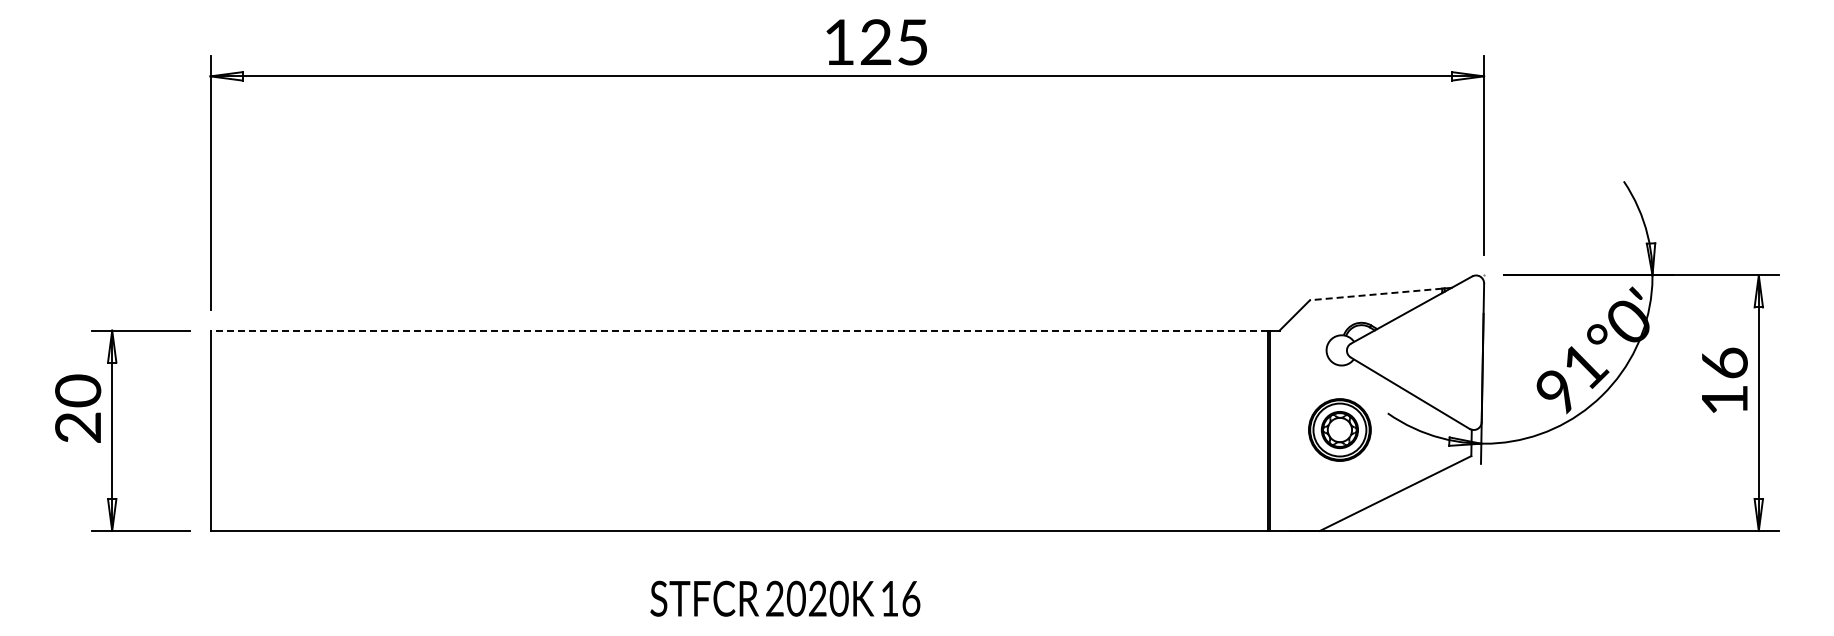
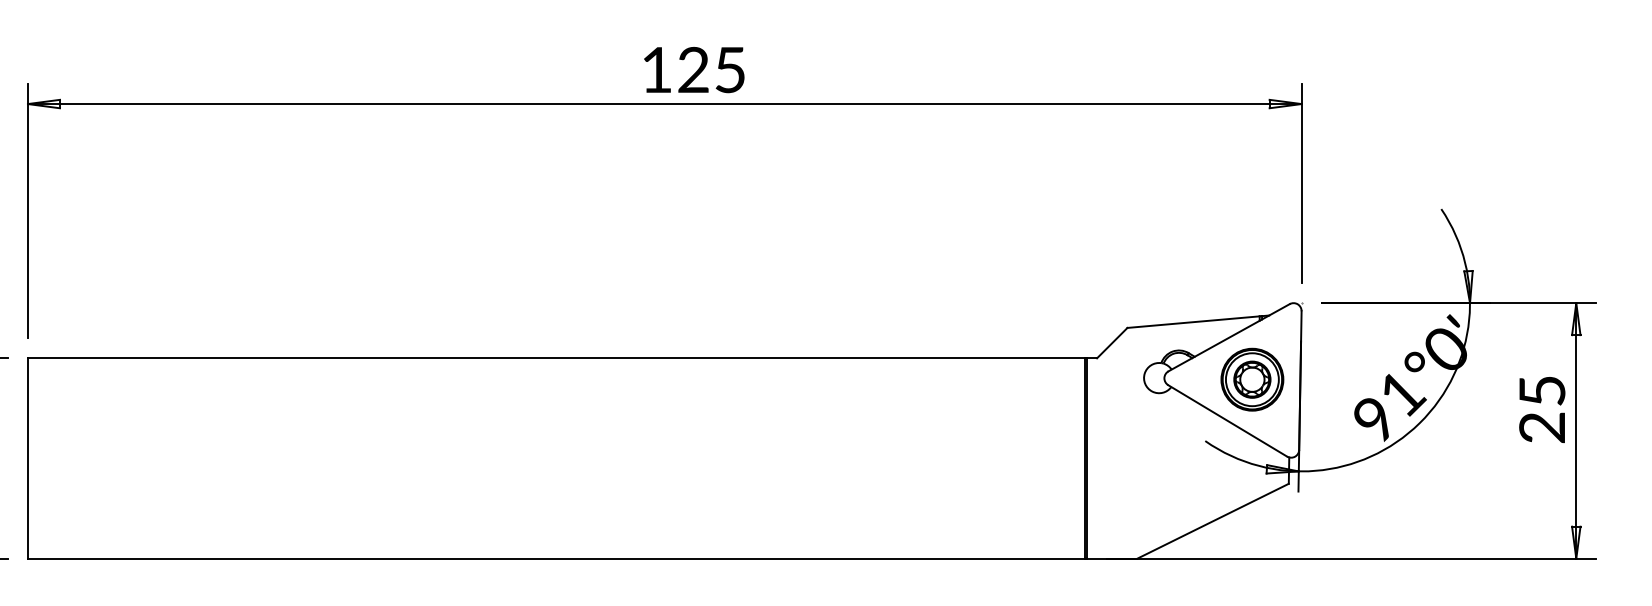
line: (1375, 294) -> (1192, 322), dashed -> solid
line: (739, 330) -> (556, 358), dashed -> solid
text: (1724, 381) -> (1541, 409), 16 -> 25
part: (1339, 429) -> (1251, 379), moved

